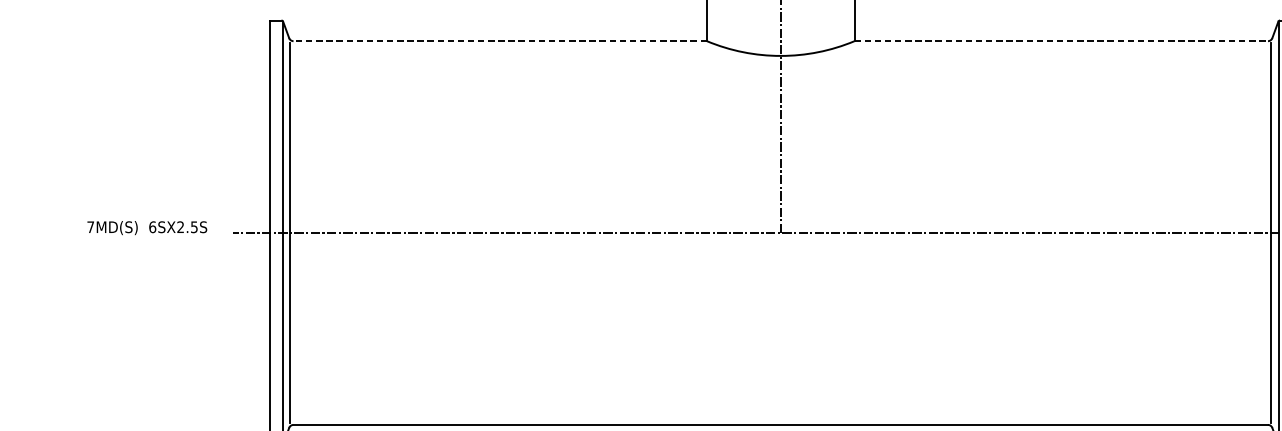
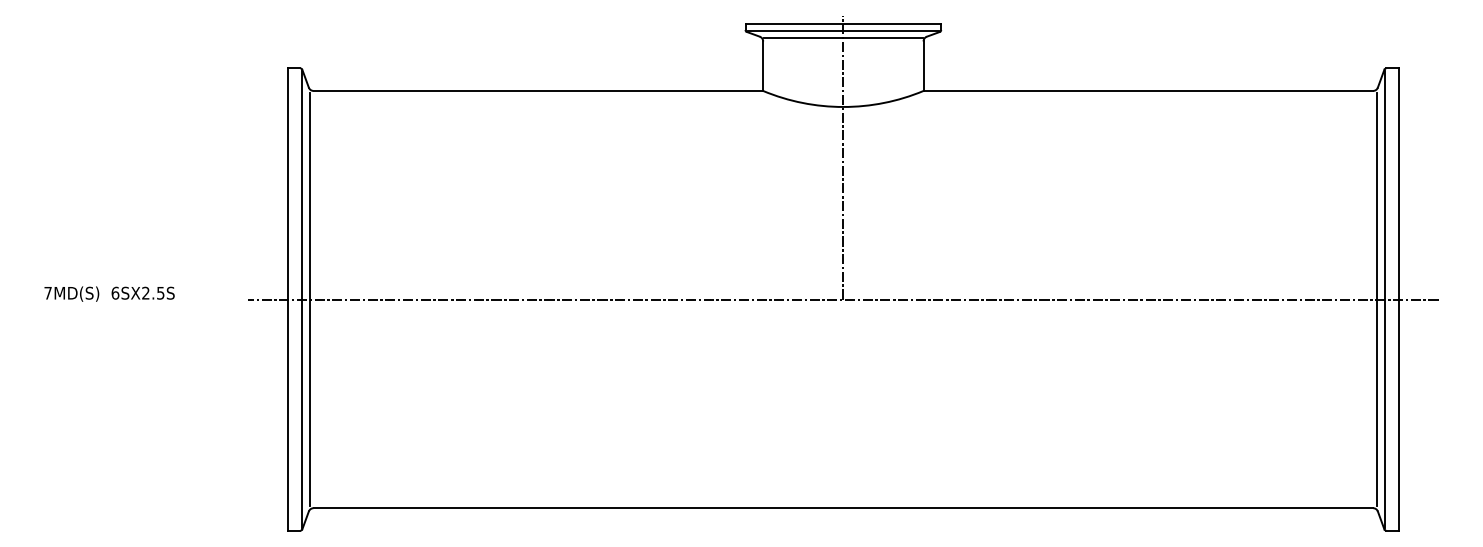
line: (500, 40) -> (538, 90), dashed -> solid
line: (1061, 40) -> (1148, 90), dashed -> solid
text: (147, 227) -> (109, 293), moved

